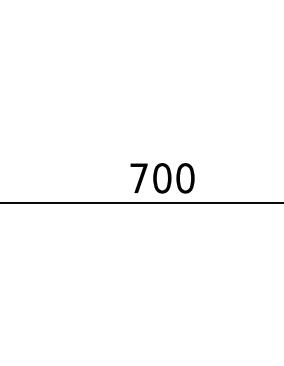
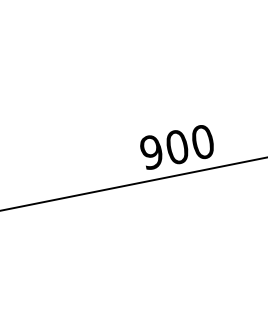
text: (139, 178) -> (152, 152), 700 -> 900

